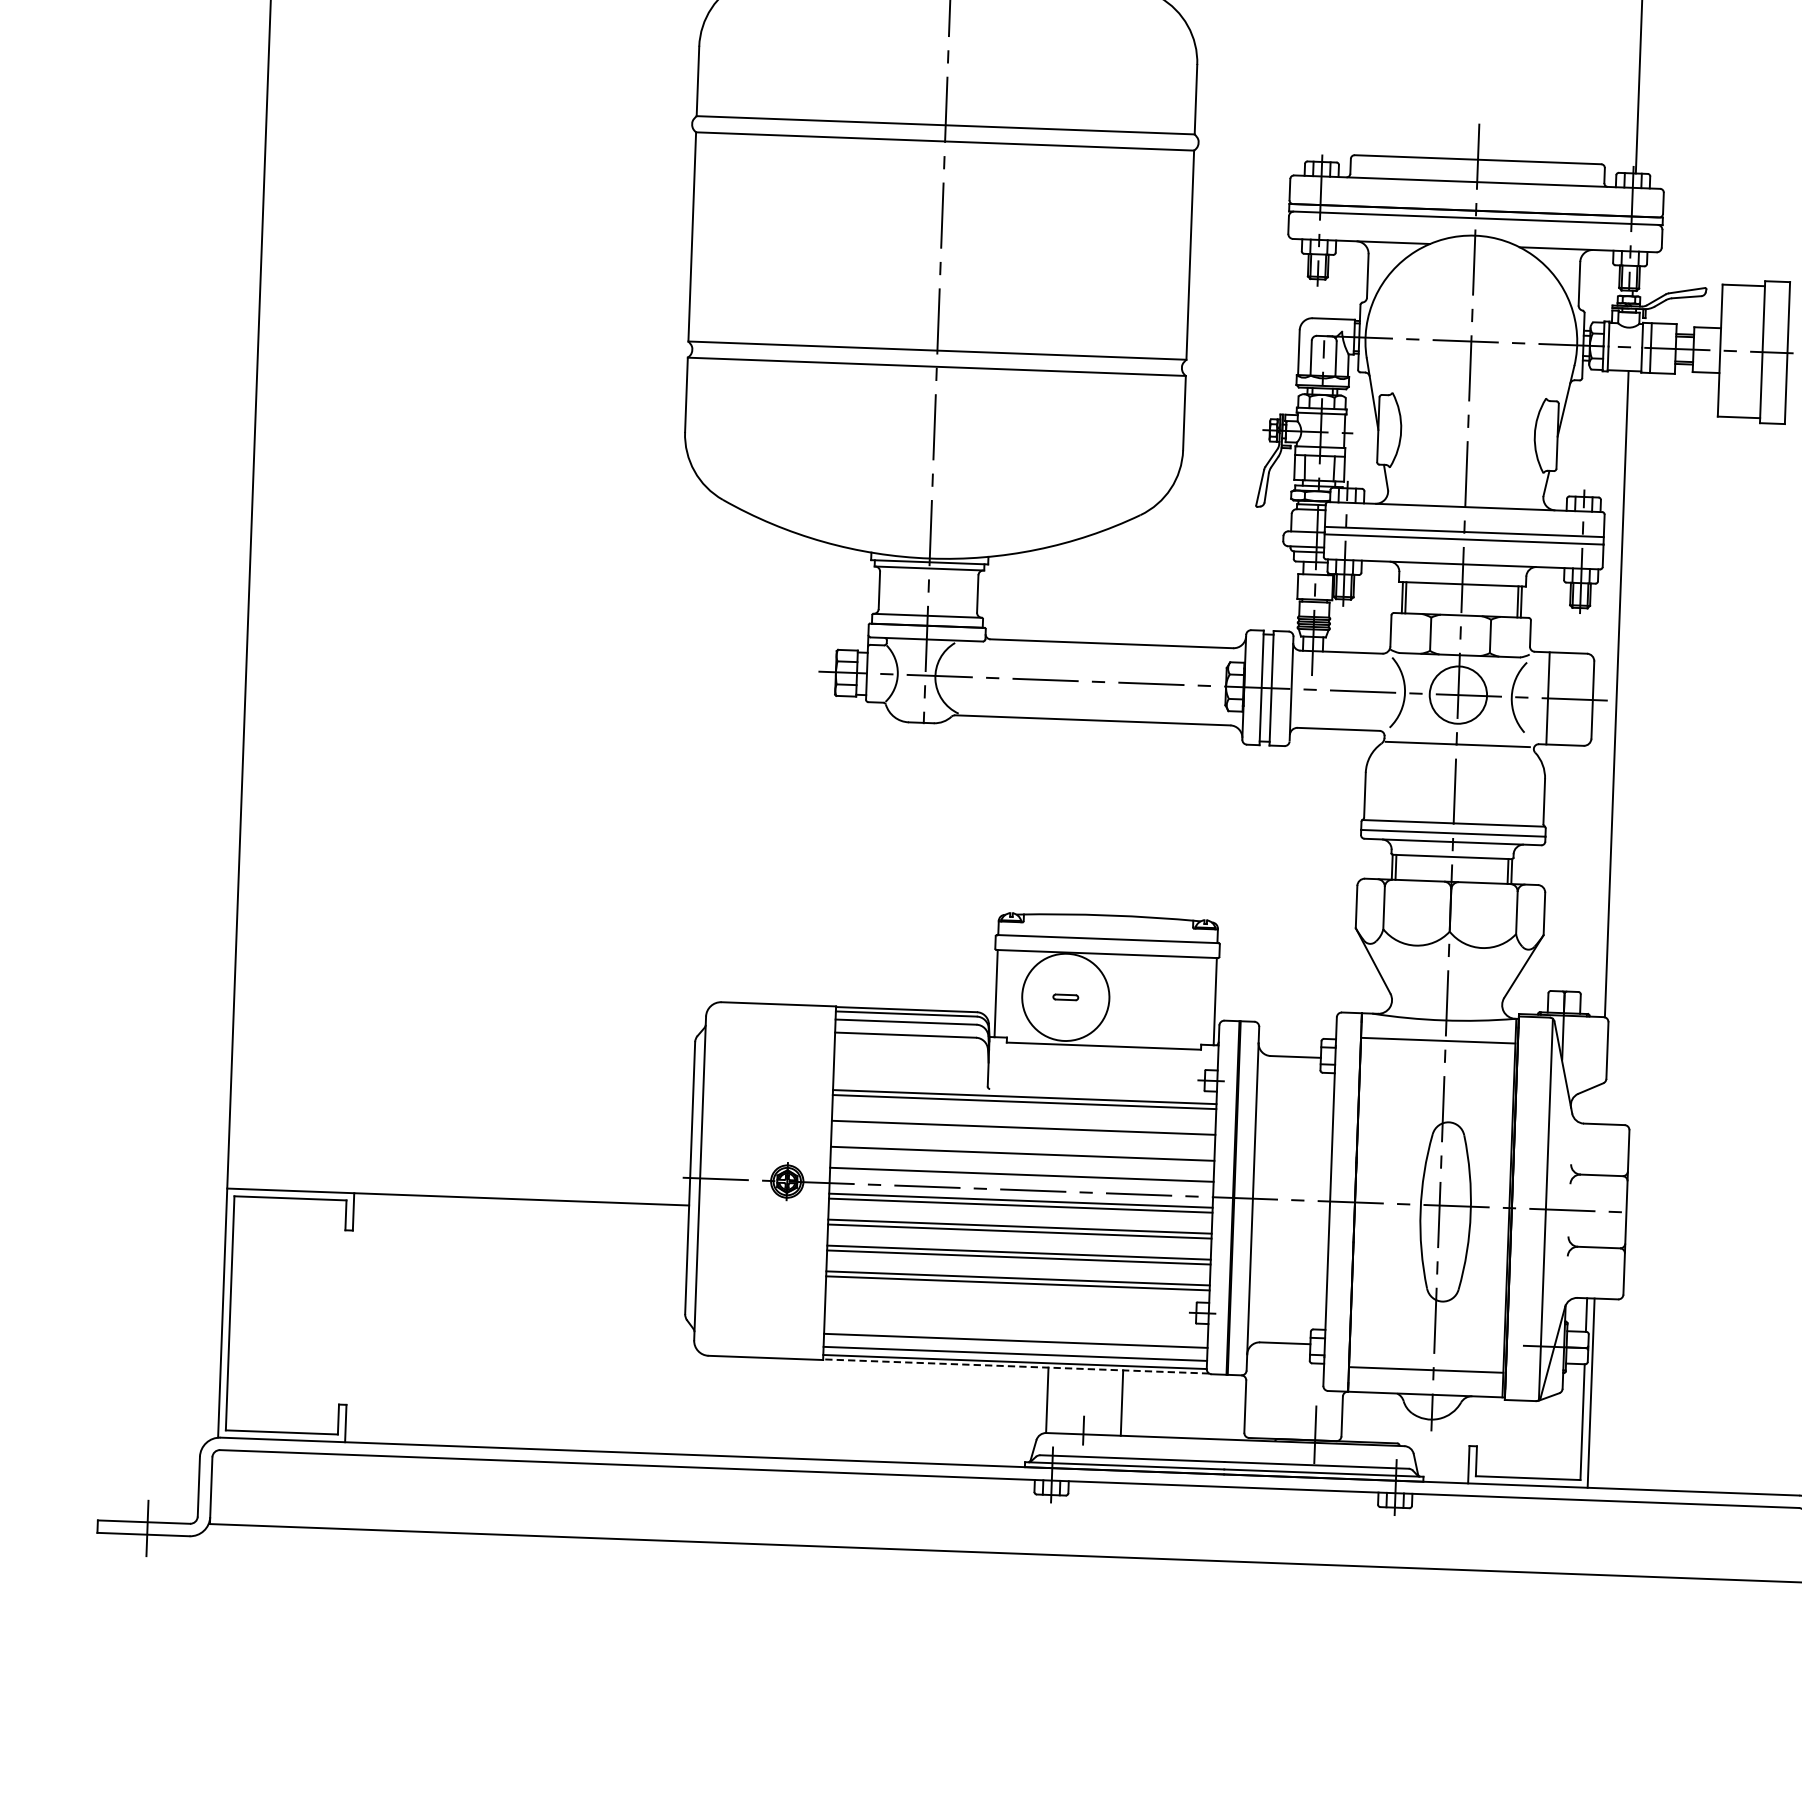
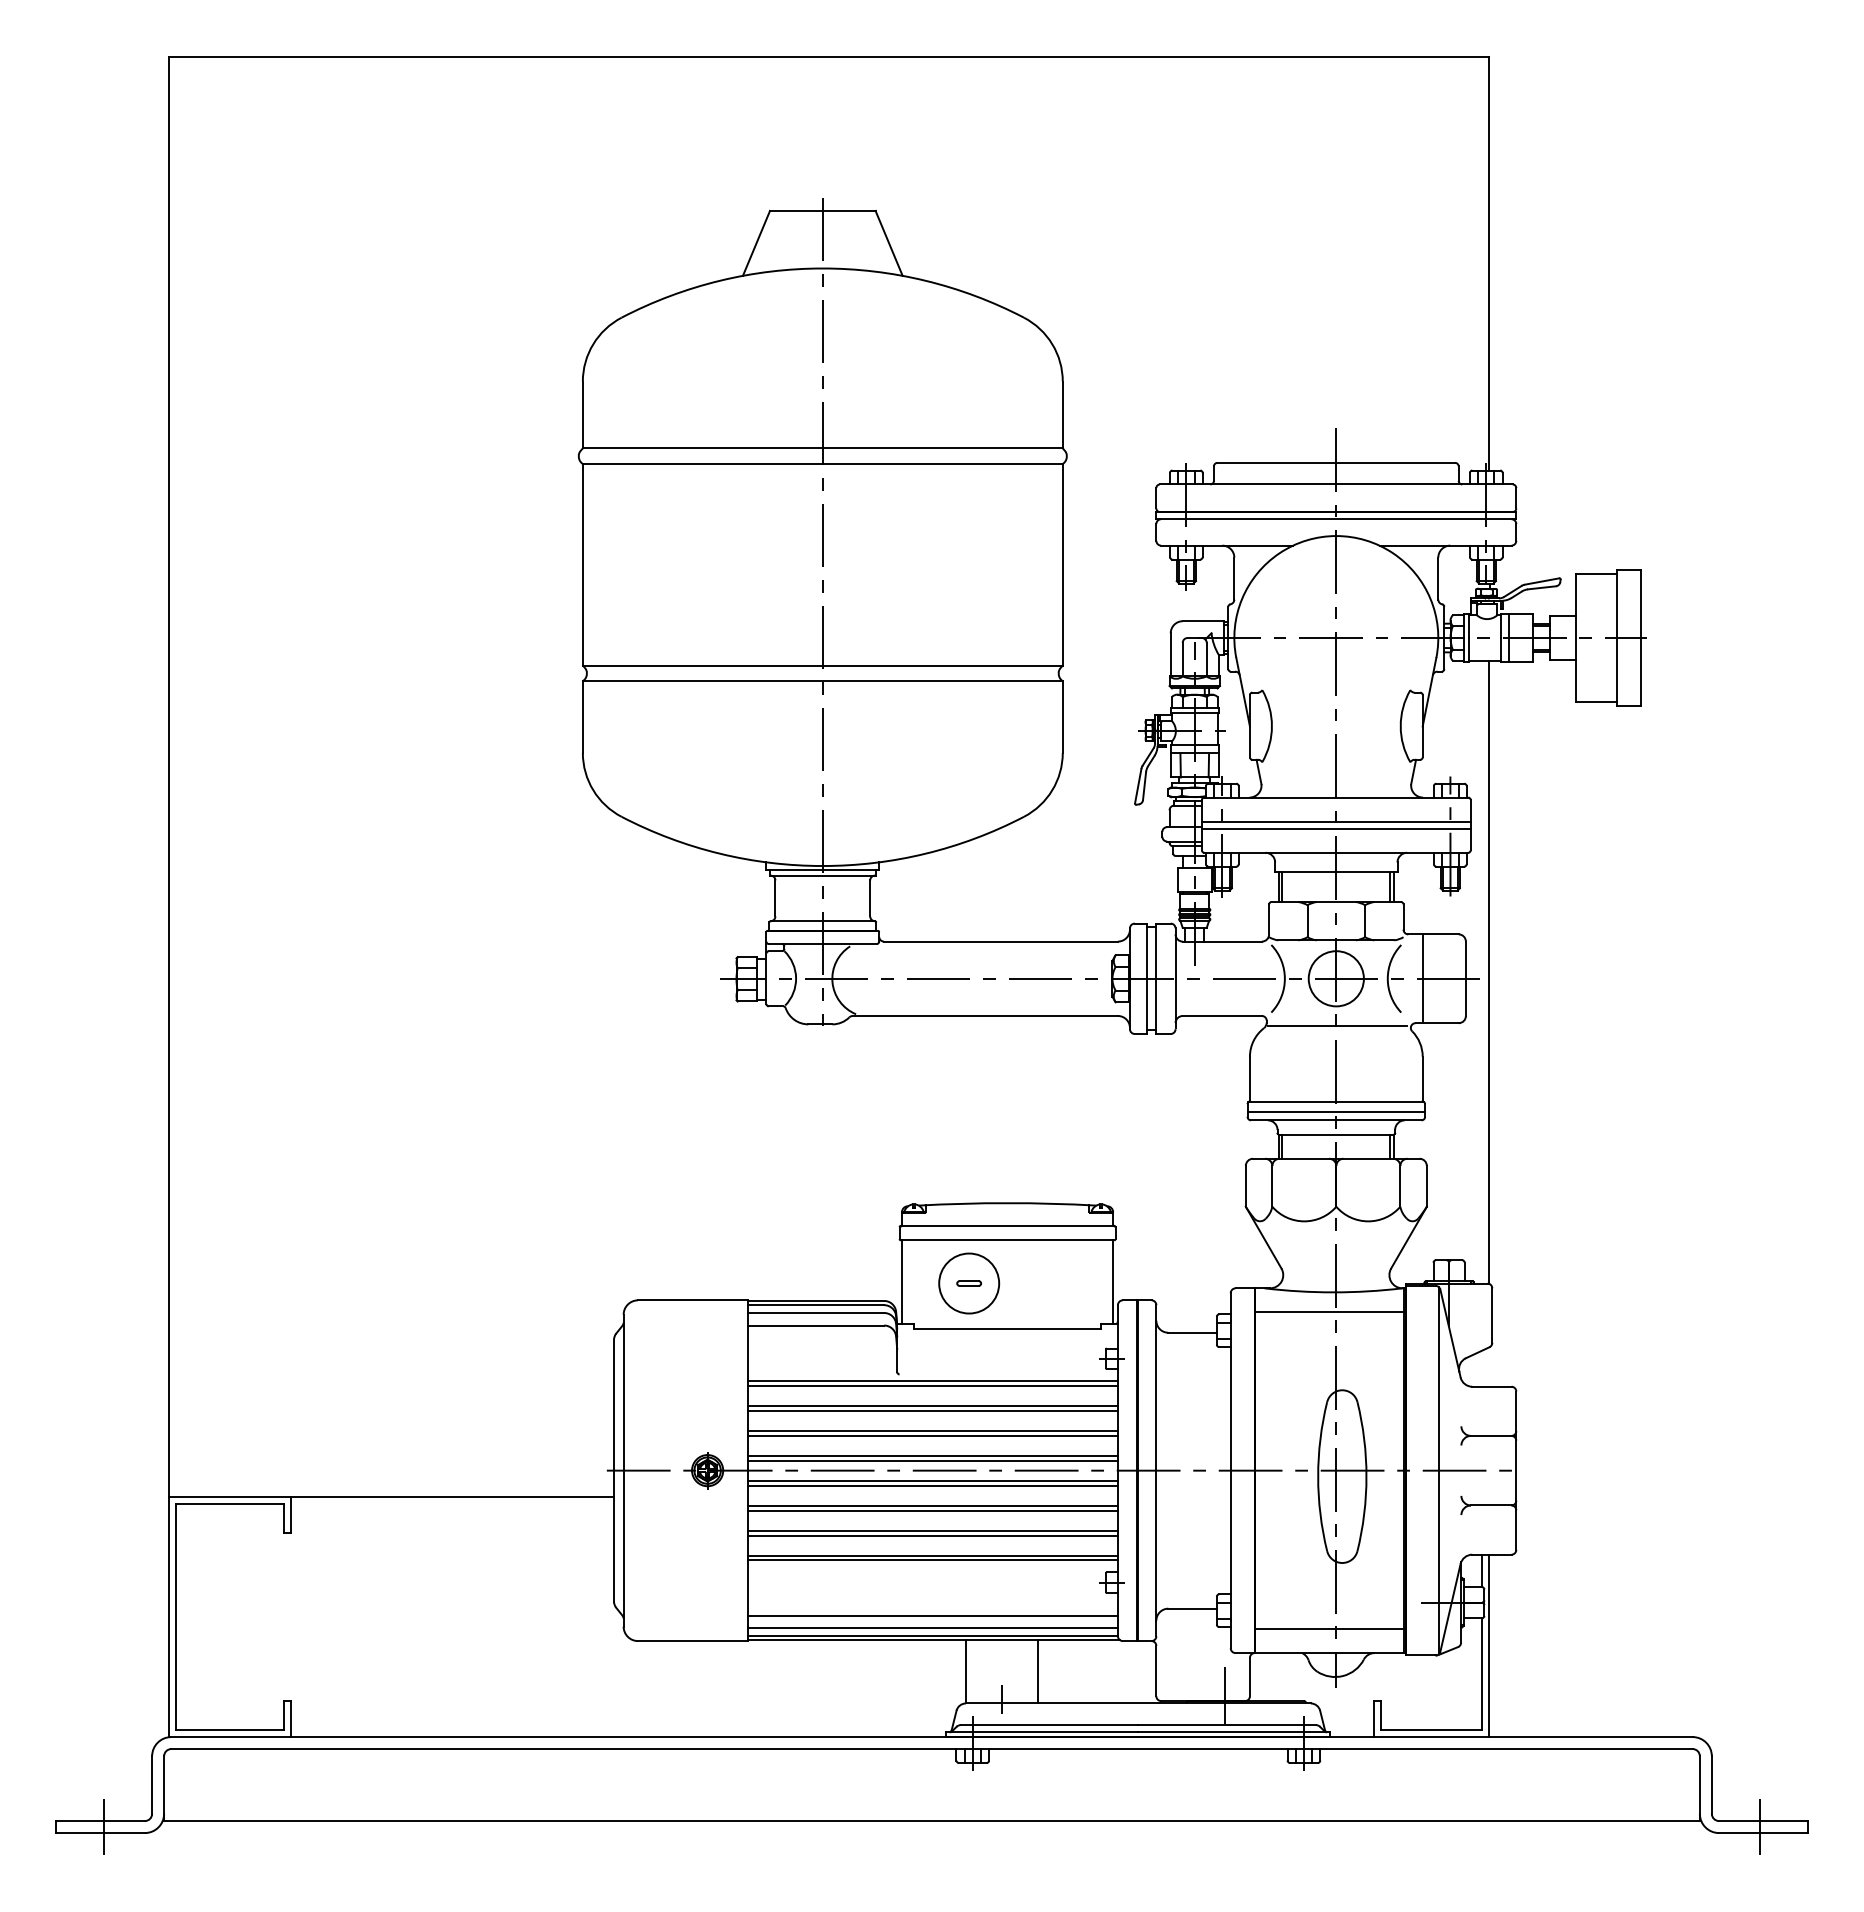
circle: (1066, 997) -> (969, 1283), size x0.71
line: (1023, 1122) -> (932, 1405), added
line: (1022, 1148) -> (932, 1430), added
line: (1021, 1179) -> (932, 1460), added
line: (1015, 1366) -> (933, 1640), dashed -> solid

